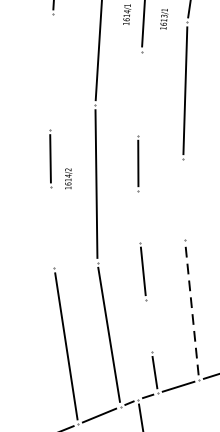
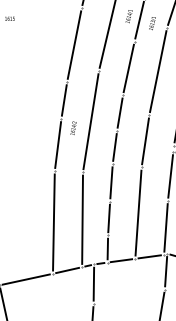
line: (51, 71) -> (74, 44), added
line: (139, 93) -> (128, 68), added
text: (68, 177) -> (73, 127), moved
line: (184, 199) -> (145, 141), added
line: (138, 217) -> (114, 147), added
line: (53, 227) -> (58, 144), added
line: (192, 310) -> (138, 213), dashed -> solid
line: (148, 326) -> (108, 218), added

